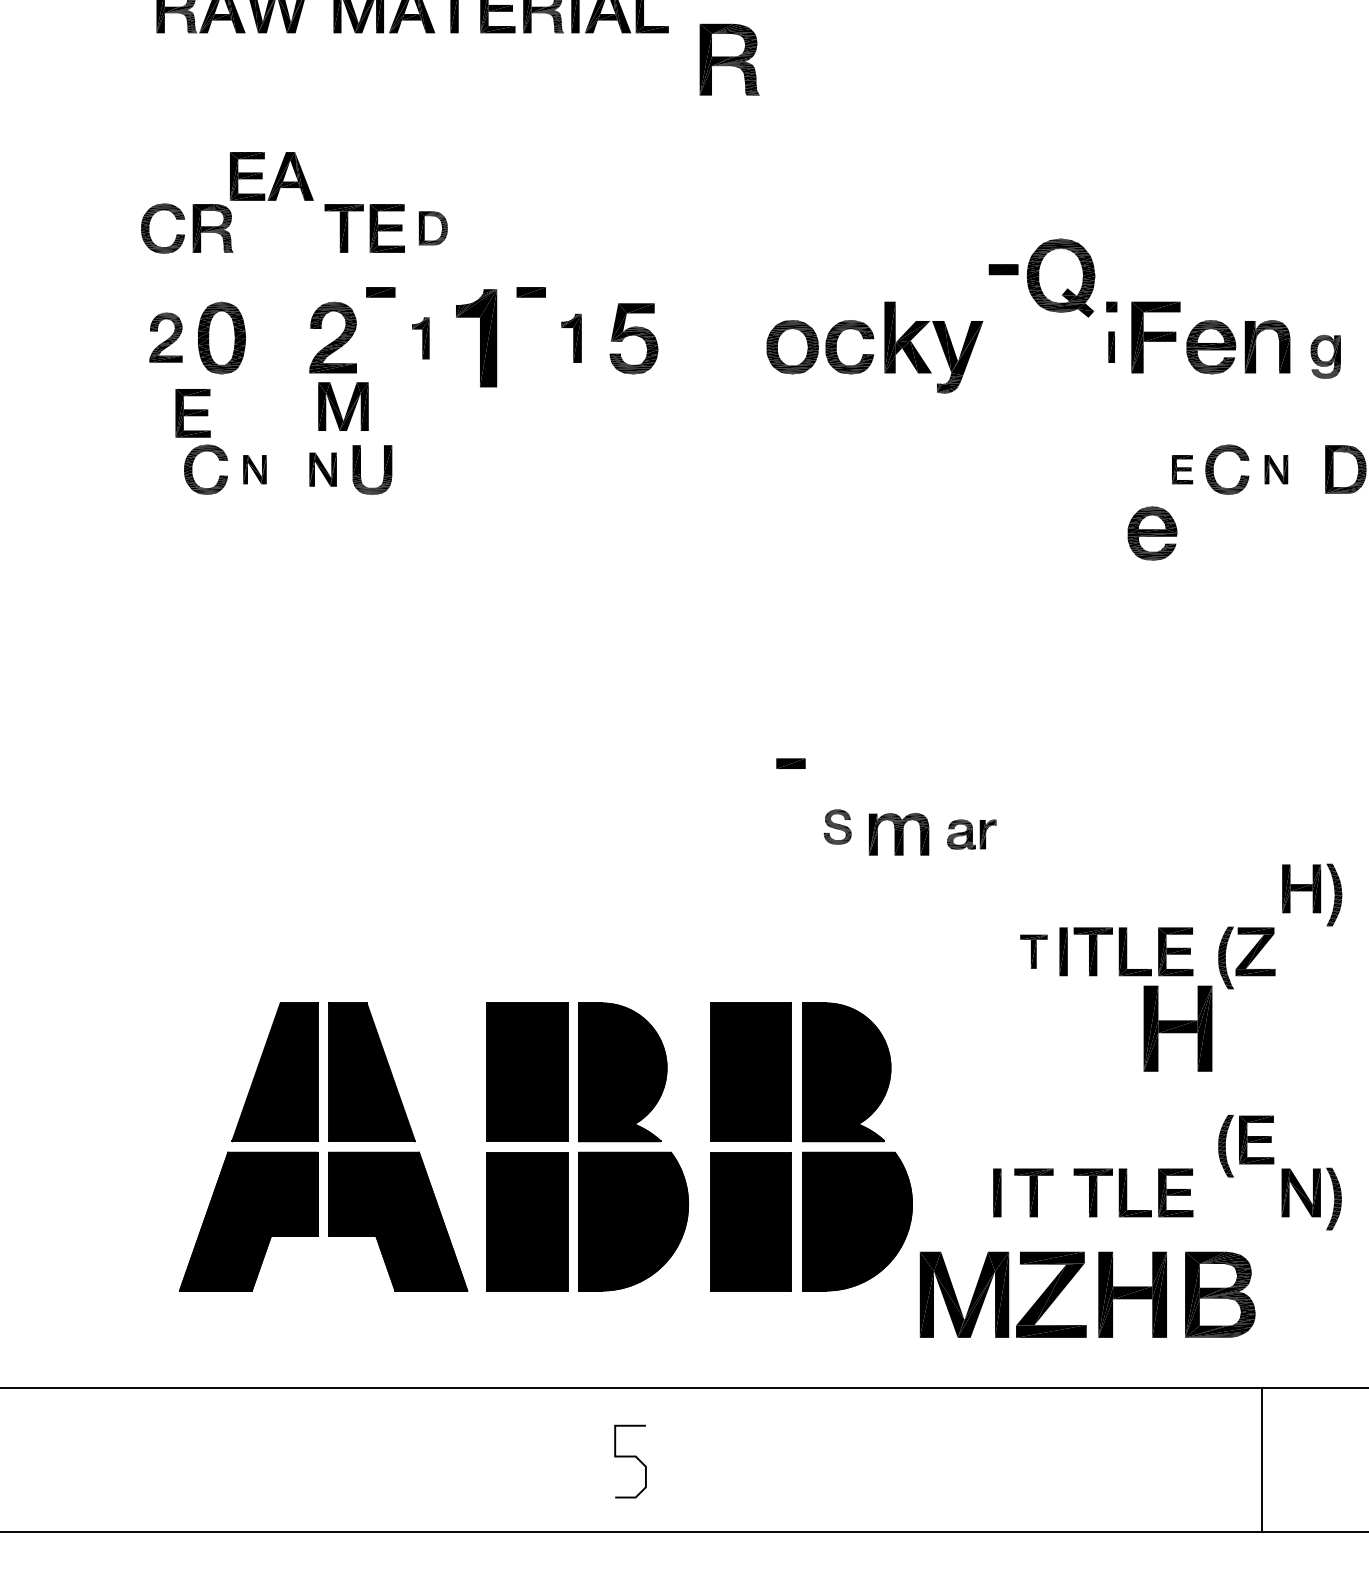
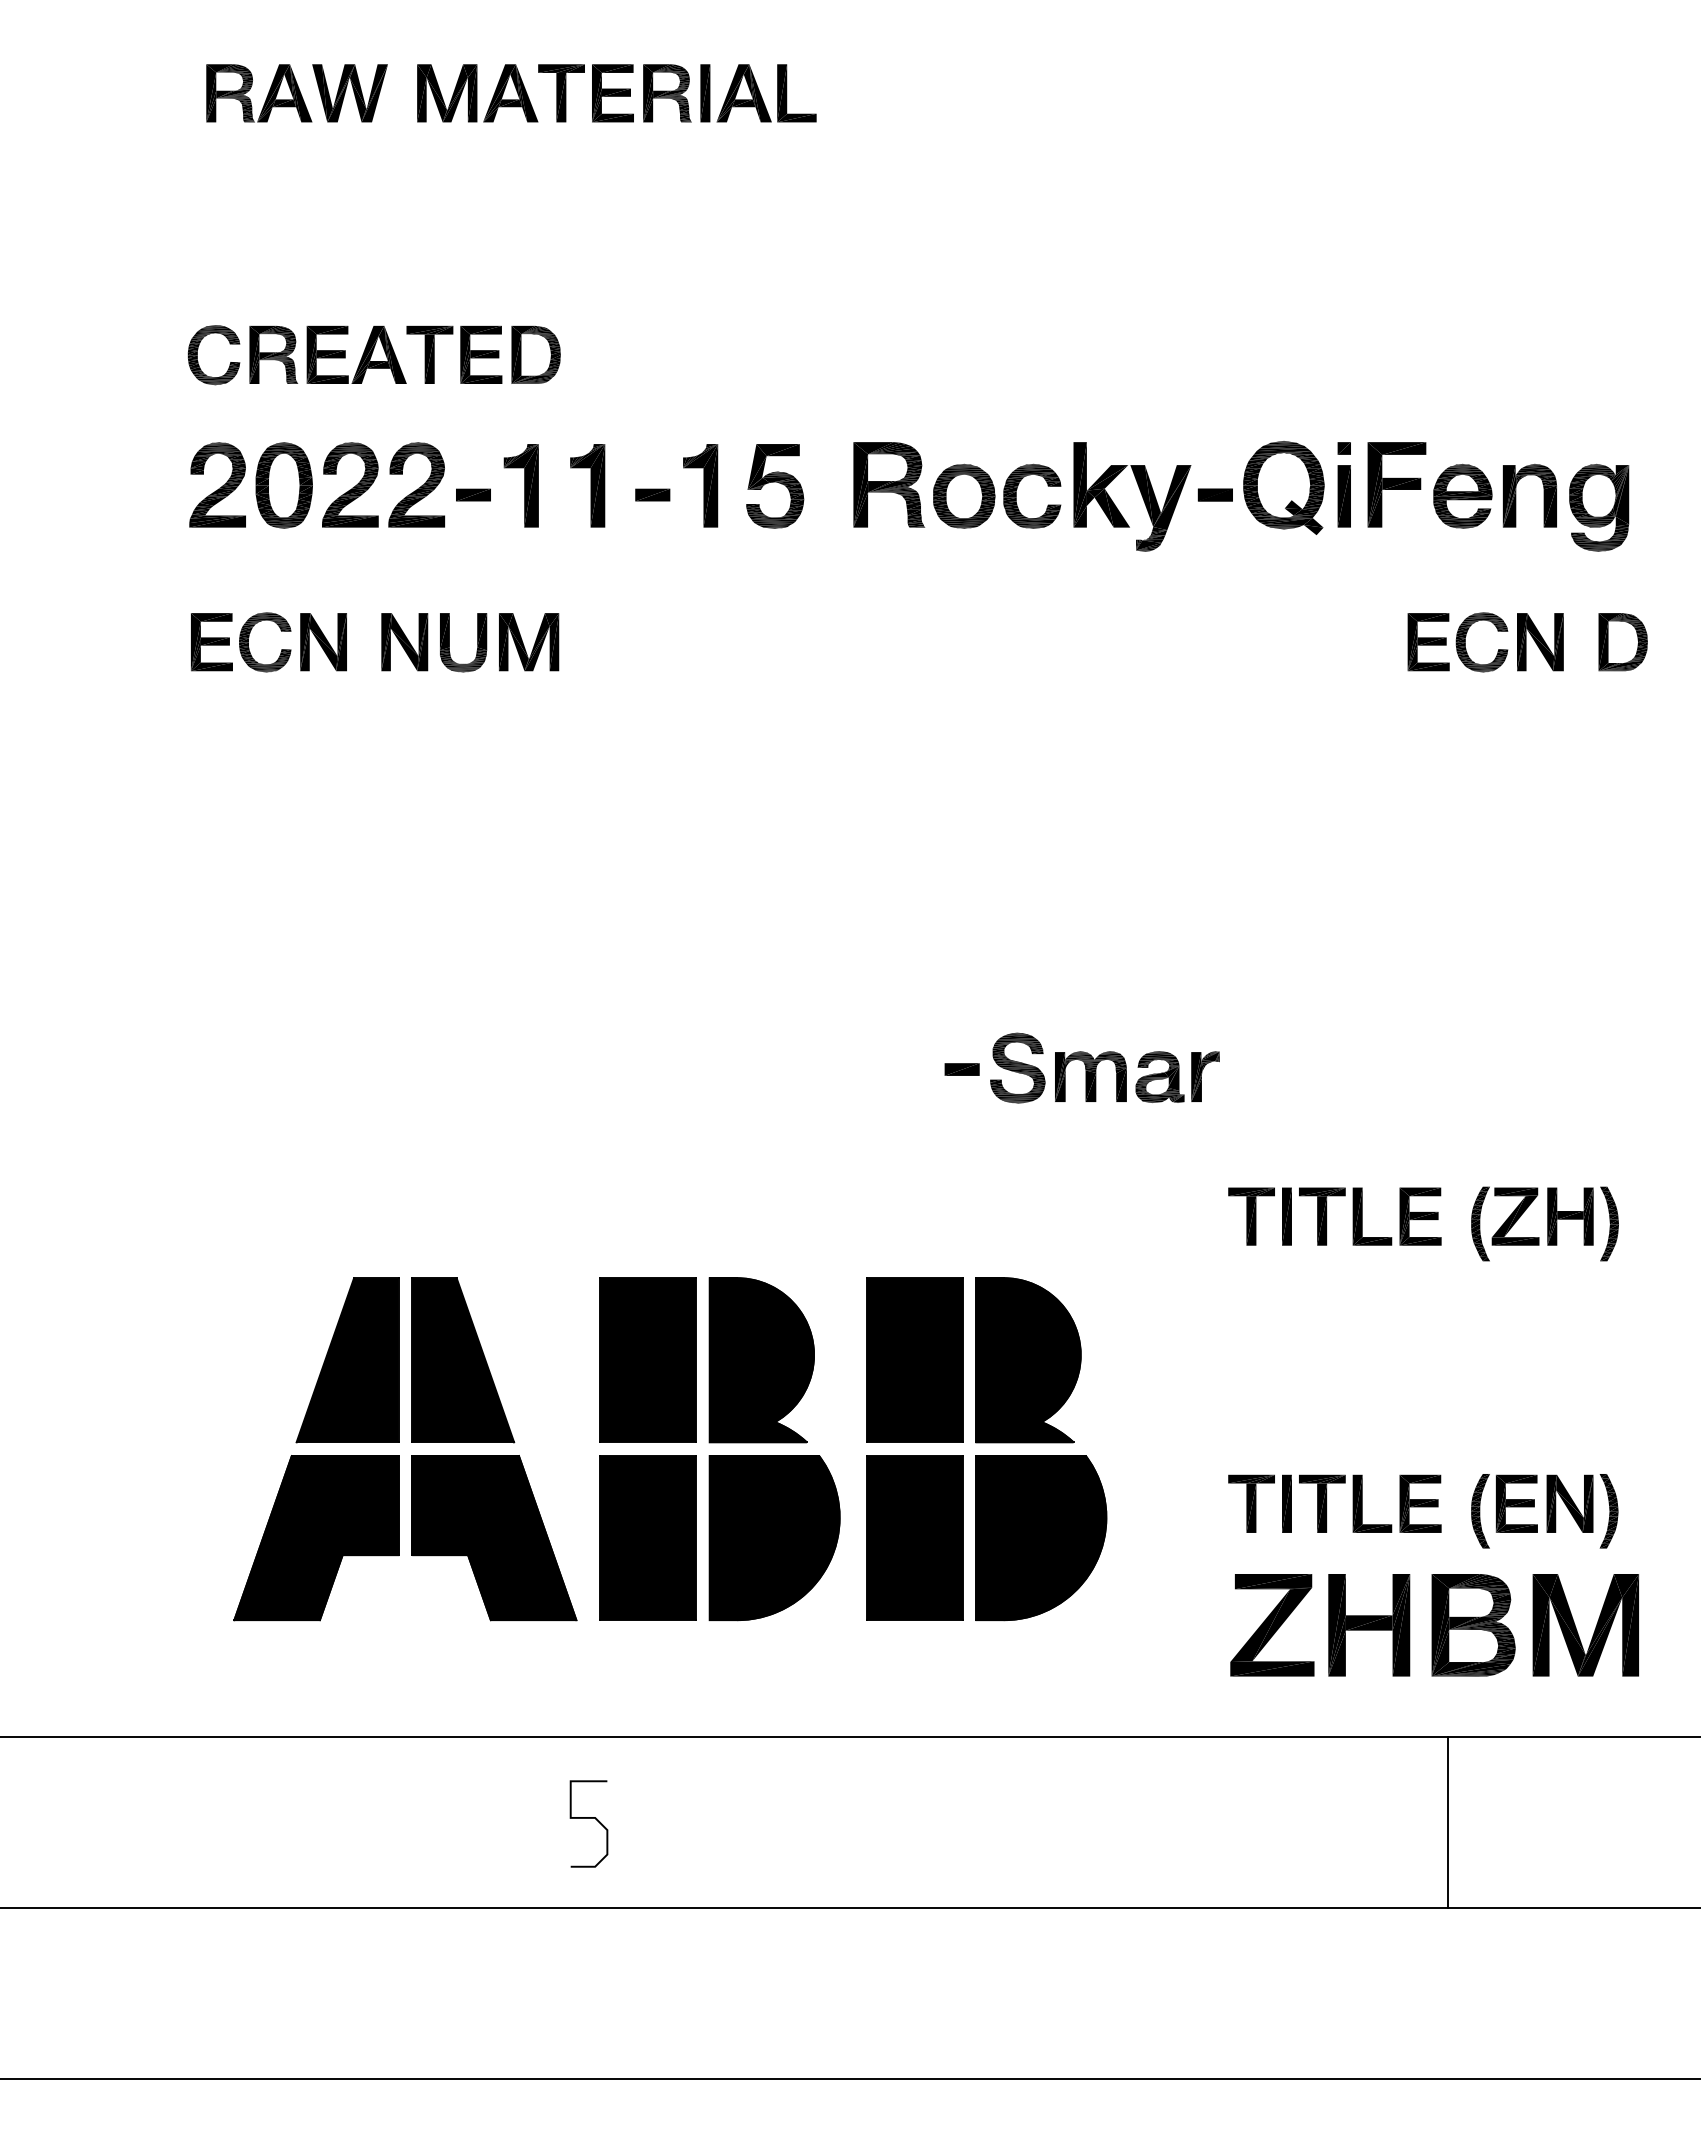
part: (729, 59) -> (889, 484), moved
part: (271, 176) -> (356, 354), moved
part: (432, 228) -> (535, 354), size x1.43
part: (1002, 269) -> (1214, 494), moved
part: (1060, 277) -> (1283, 487), moved
part: (380, 291) -> (473, 494), moved
part: (531, 291) -> (652, 494), moved
part: (165, 337) -> (217, 484), size x1.43
part: (277, 337) -> (350, 484), added
part: (420, 338) -> (520, 485), size x1.67
part: (476, 338) -> (587, 485), size x0.71
part: (571, 338) -> (700, 485), size x1.43
part: (1111, 347) -> (1343, 496), size x1.67
part: (1325, 356) -> (1599, 507), size x1.67
part: (343, 406) -> (529, 642), moved
part: (192, 413) -> (211, 642), moved
part: (254, 469) -> (323, 642), size x1.67
part: (322, 469) -> (404, 642), size x1.43
part: (1182, 469) -> (1428, 642), size x1.67
part: (1276, 469) -> (1540, 642), size x1.67
part: (1152, 532) -> (1392, 717), removed
part: (790, 763) -> (961, 1069), moved
part: (837, 826) -> (1017, 1067), size x1.67
part: (971, 834) -> (1177, 1076), size x1.43
part: (1311, 894) -> (1582, 1223), moved
part: (1033, 951) -> (1251, 1216), size x1.43
part: (1178, 1028) -> (1423, 1308), removed
part: (1246, 1146) -> (1504, 1511), moved
part: (996, 1192) -> (1286, 1503), moved
part: (956, 1296) -> (1576, 1627), moved
curve: (630, 1457) -> (588, 1818), moved
line: (1262, 1459) -> (1448, 1821), moved

